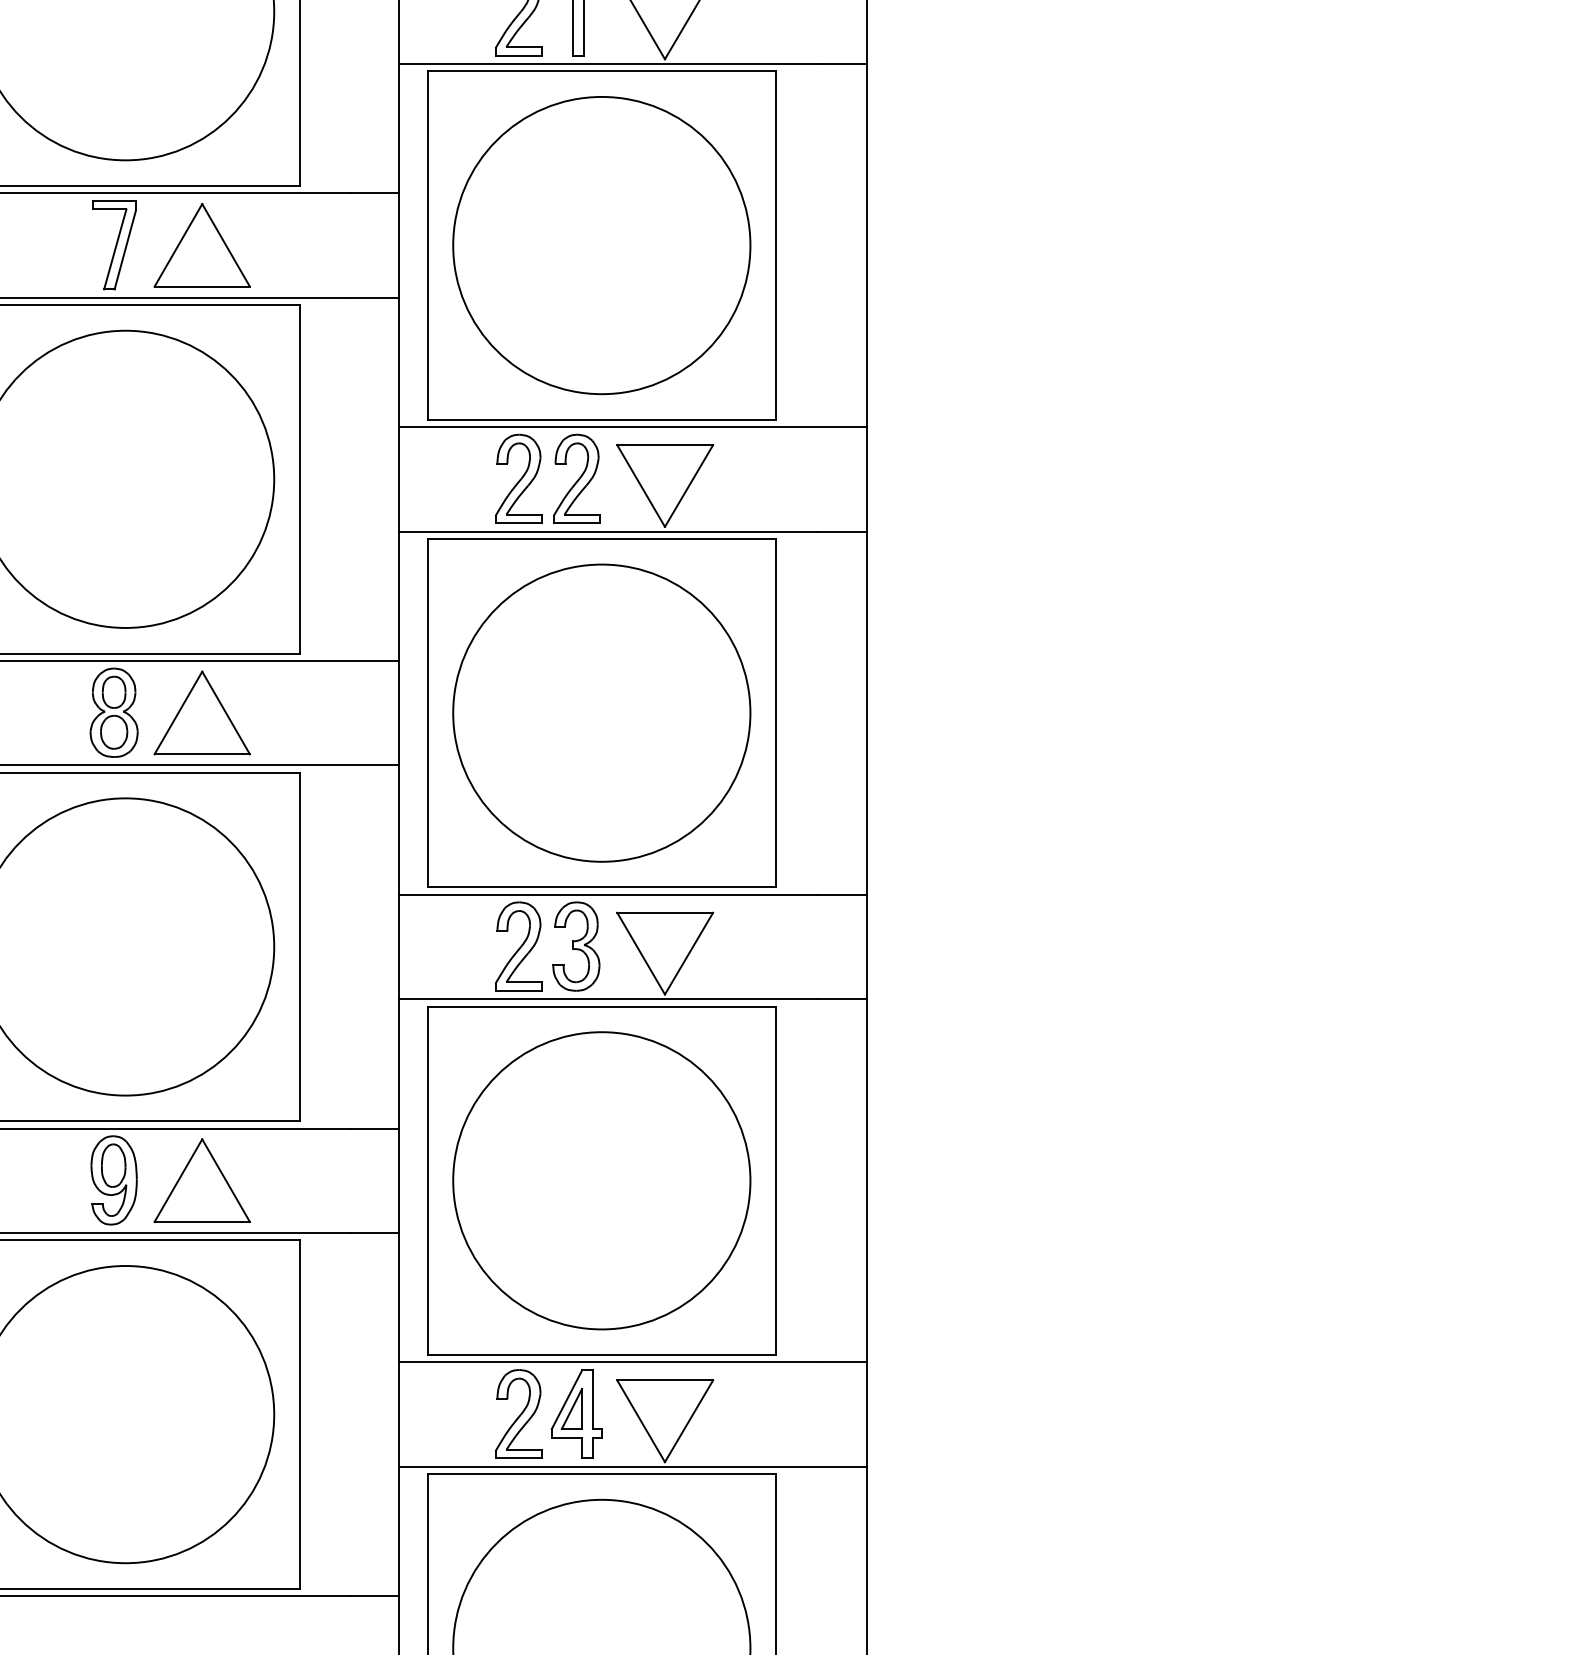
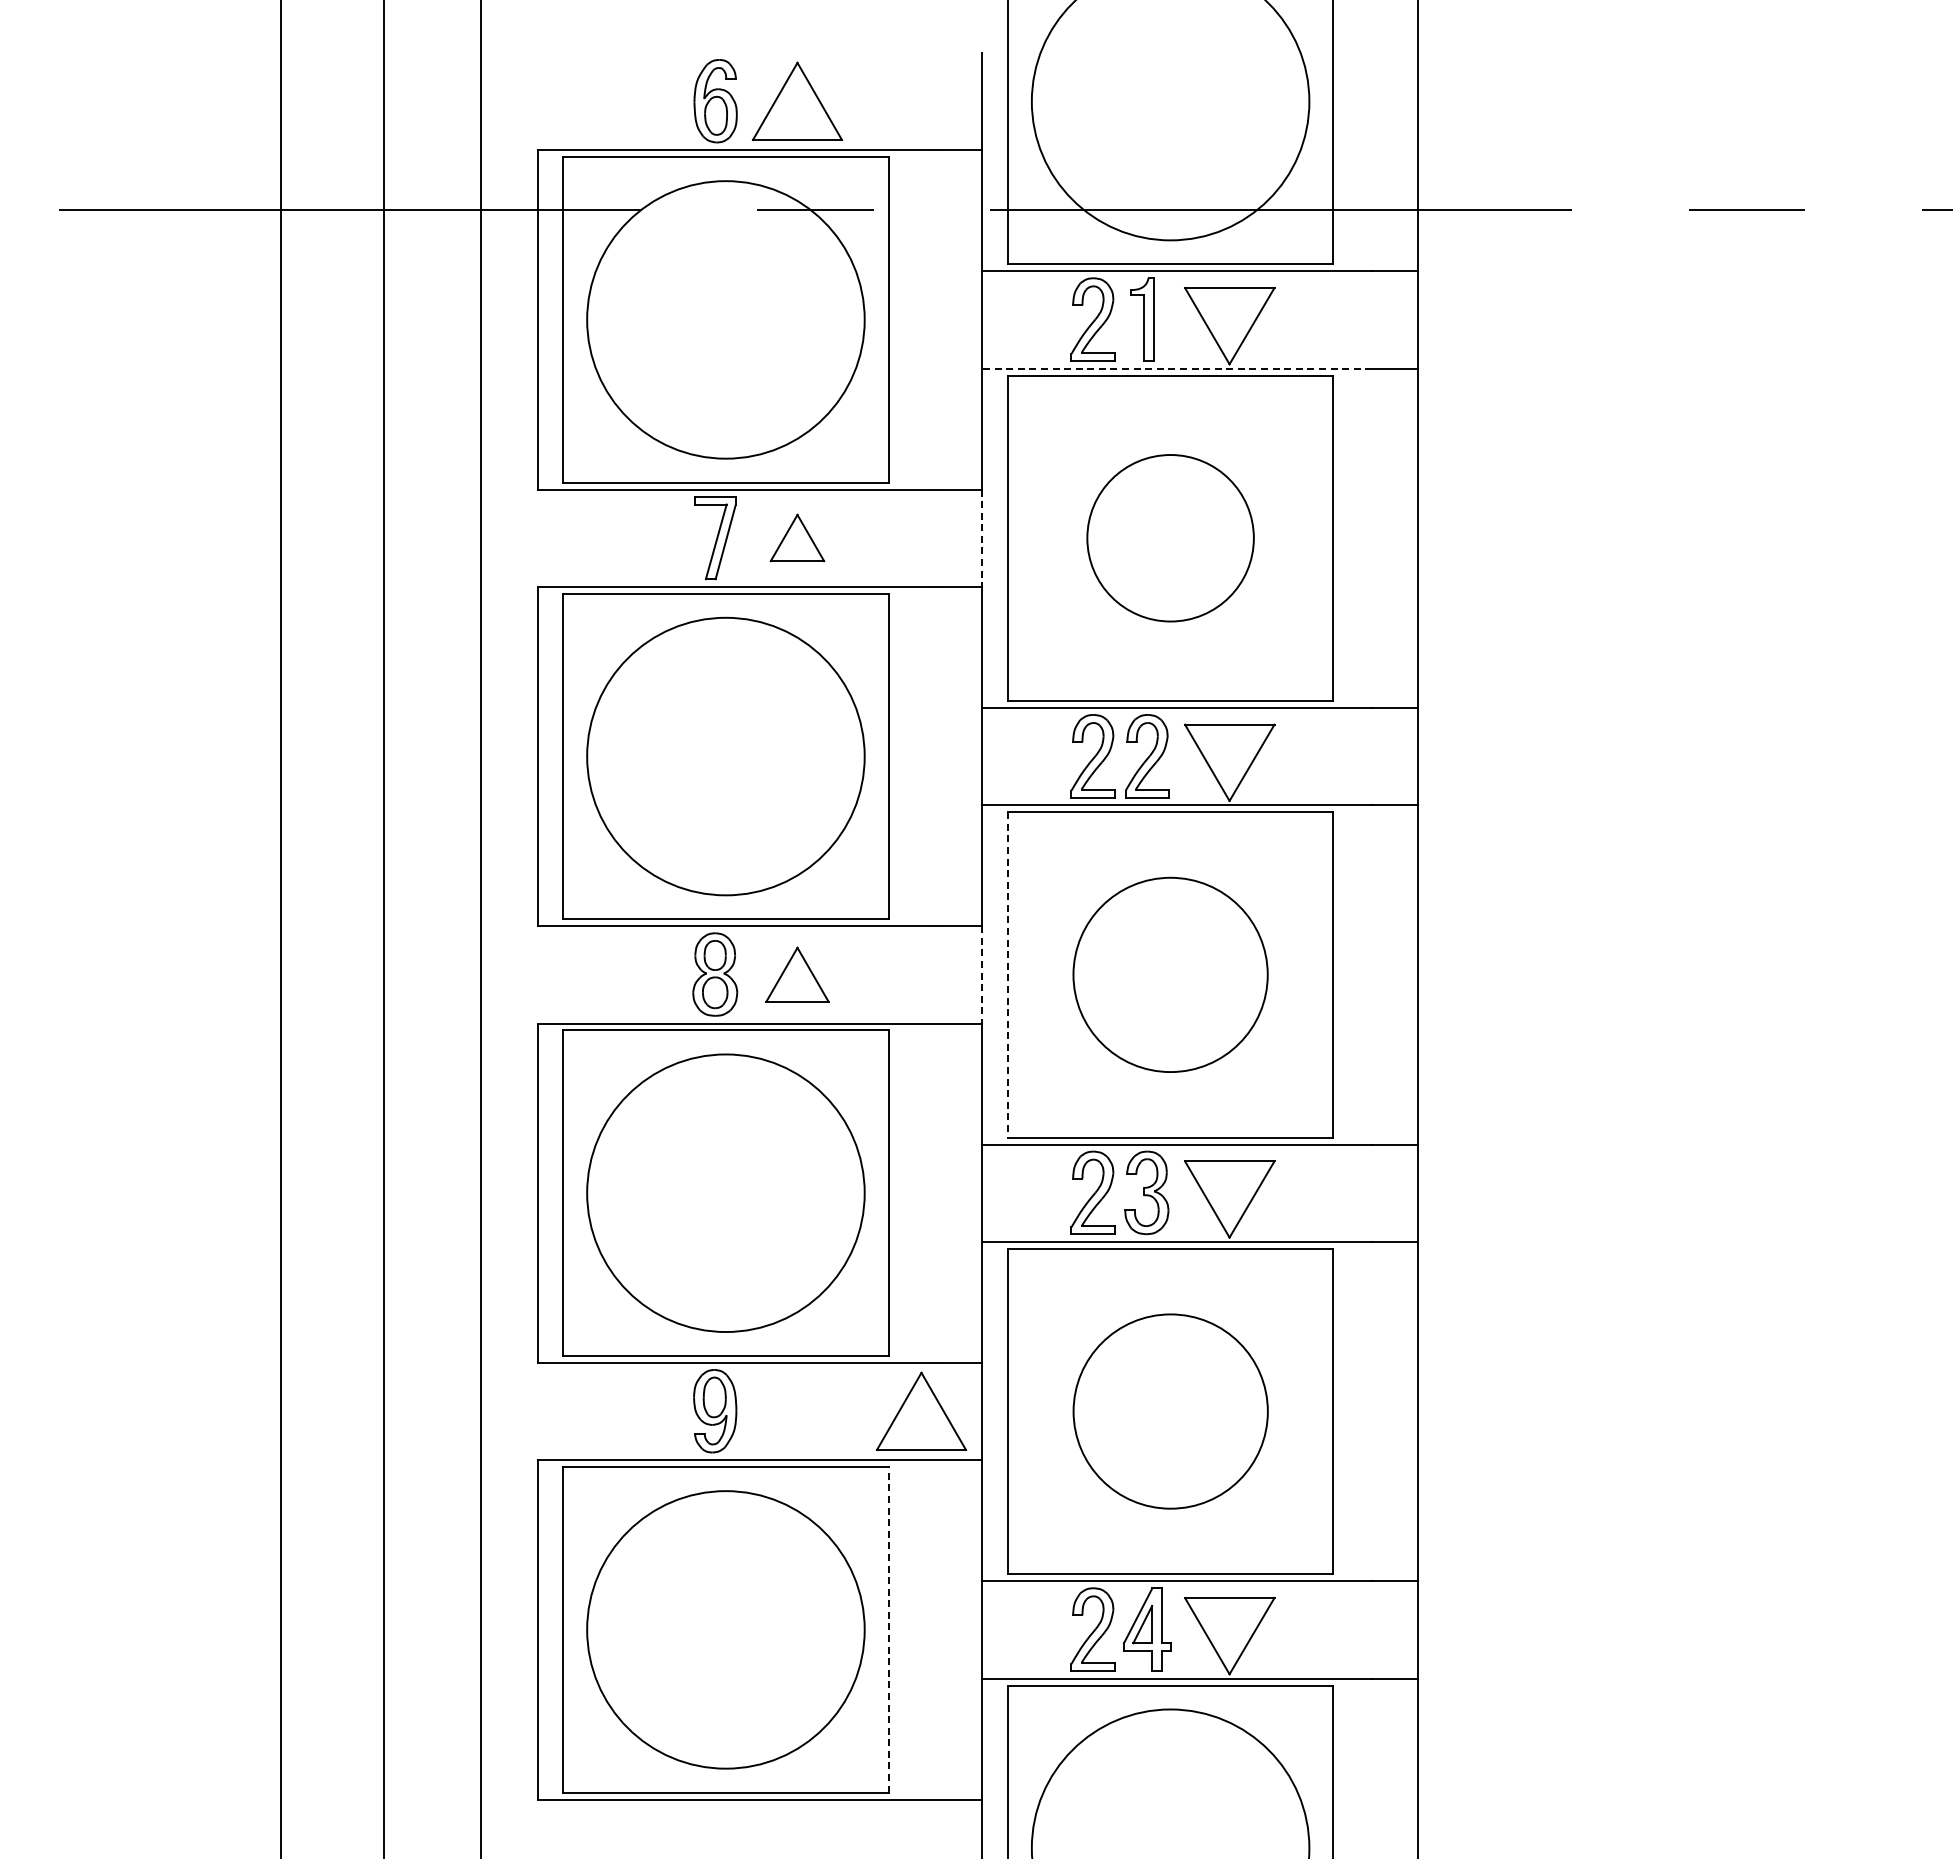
line: (608, 63) -> (1176, 368), solid -> dashed
part: (202, 244) -> (797, 537), size x0.6
line: (399, 245) -> (981, 538), solid -> dashed
circle: (601, 245) -> (1170, 538), size x0.6
part: (202, 712) -> (797, 974), size x0.7
line: (399, 712) -> (981, 974), solid -> dashed
line: (427, 712) -> (1007, 974), solid -> dashed
circle: (601, 712) -> (1170, 974), size x0.7
part: (202, 1179) -> (921, 1410), moved
circle: (601, 1180) -> (1170, 1411), size x0.7
line: (299, 1414) -> (888, 1629), solid -> dashed

